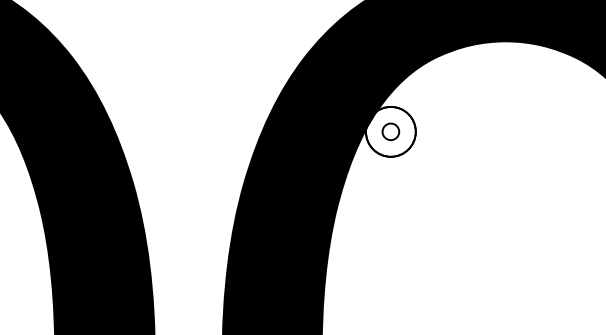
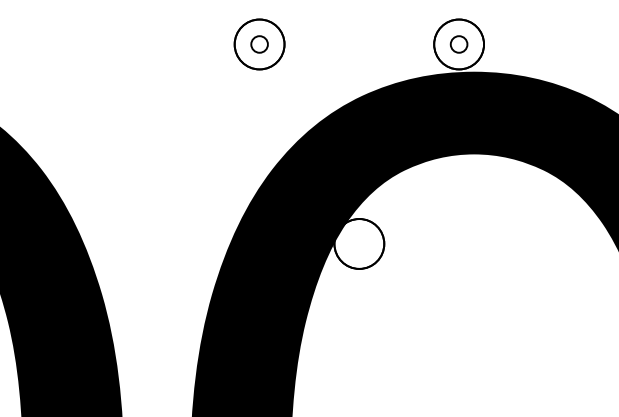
part: (391, 131) -> (359, 243), removed

